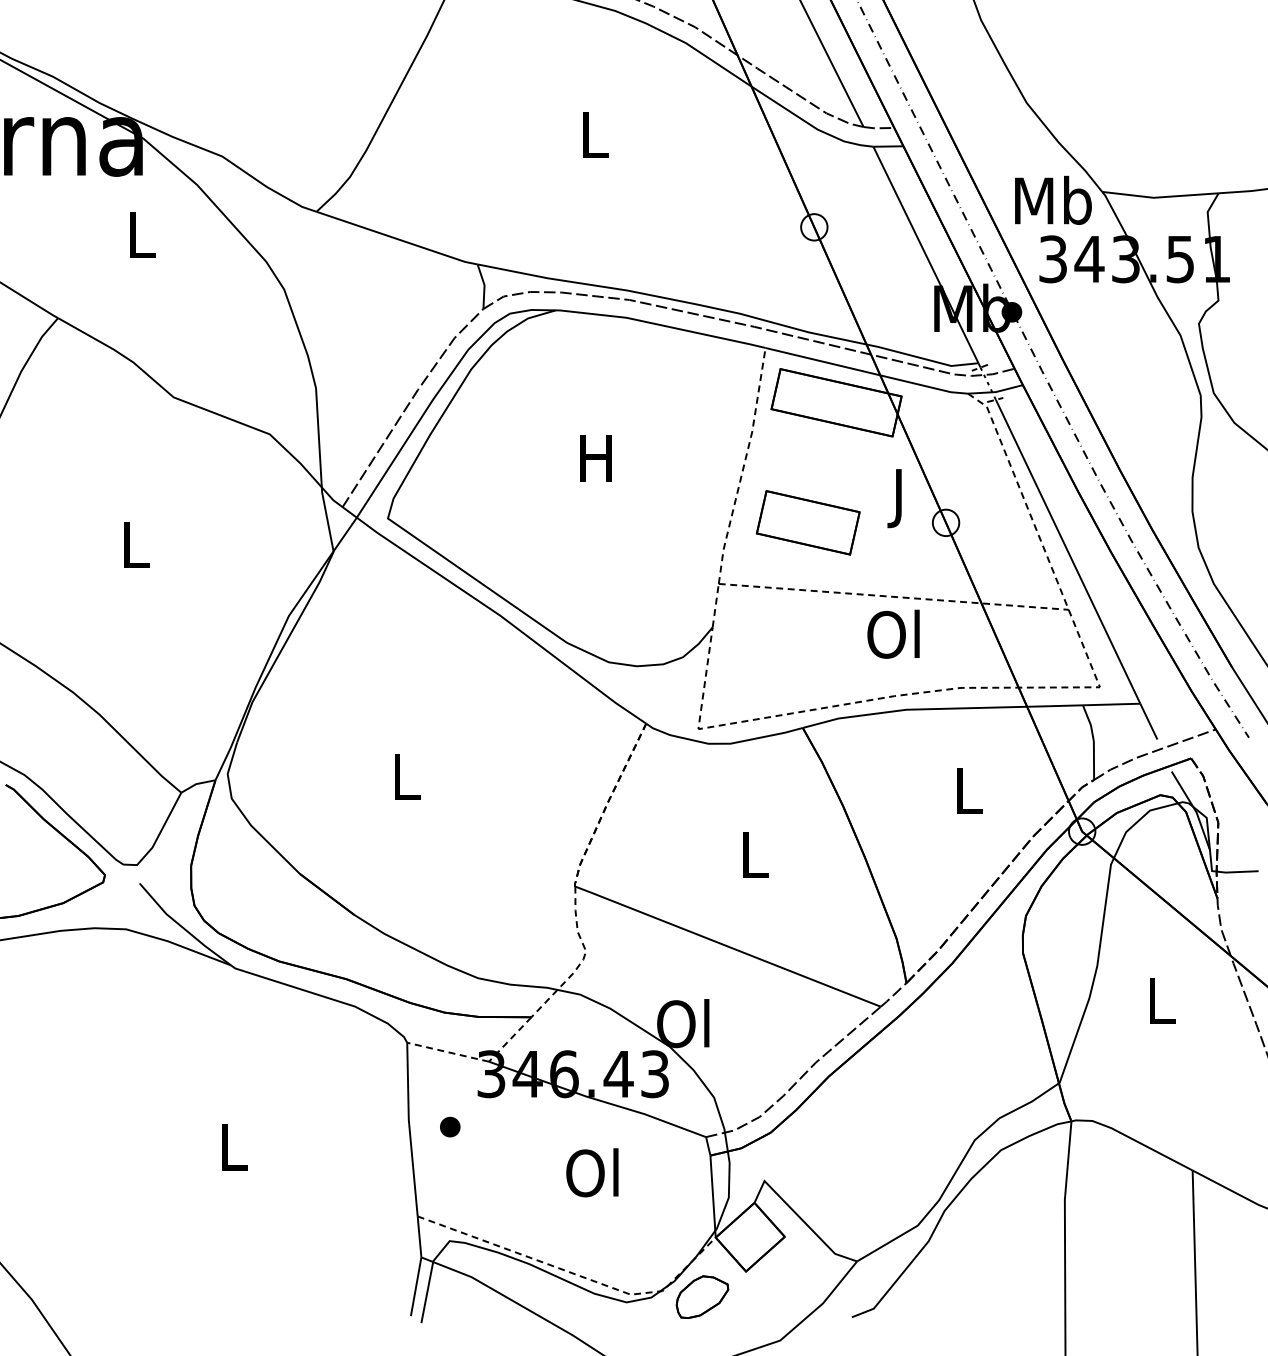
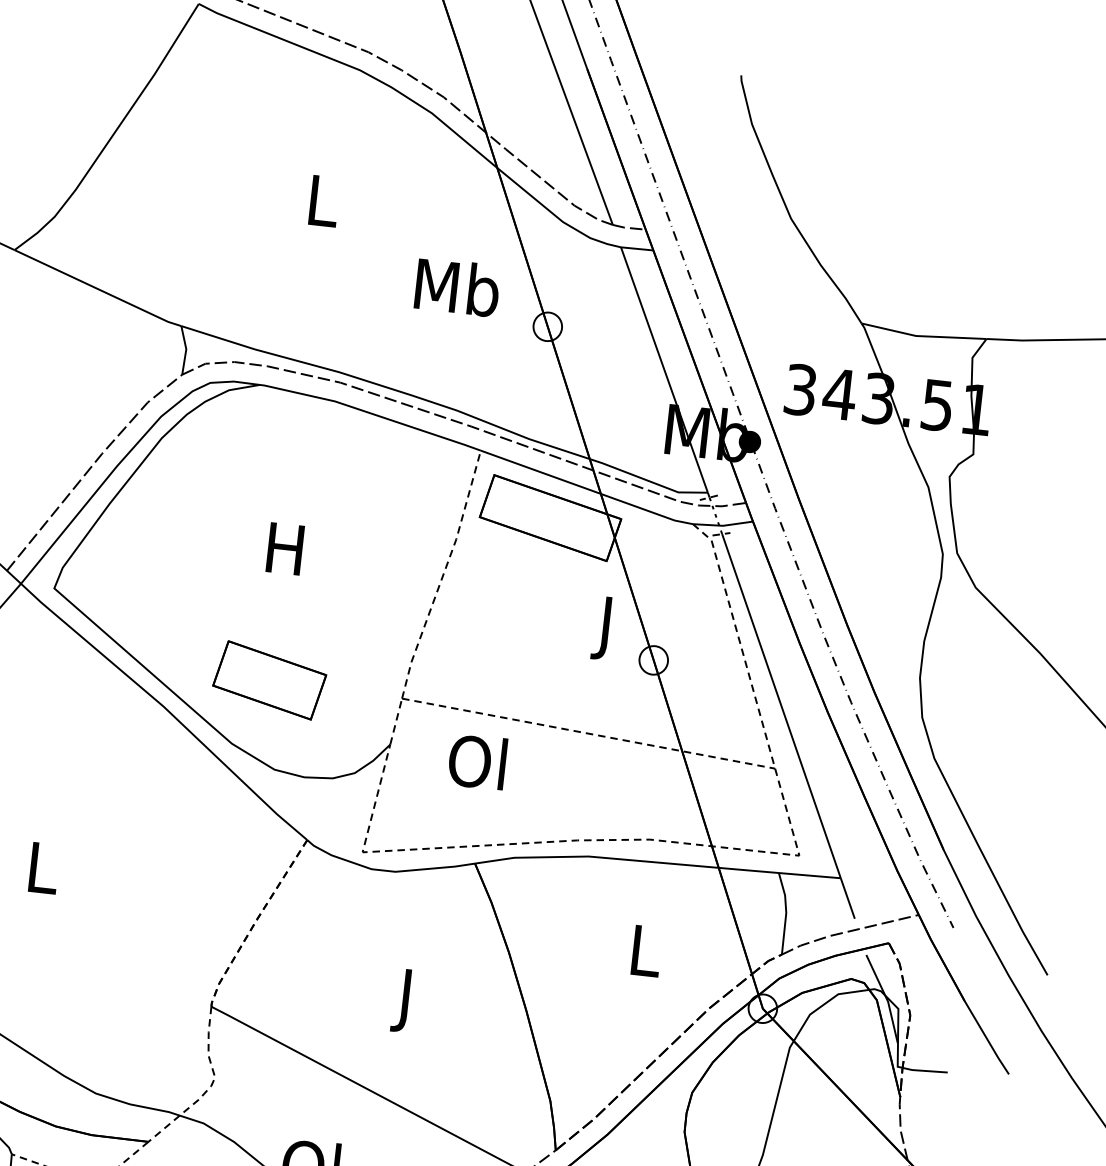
text: (1053, 199) -> (457, 286), moved
part: (807, 522) -> (268, 679), moved
text: (893, 633) -> (477, 761), moved
text: (754, 860) -> (407, 1000), L -> J

